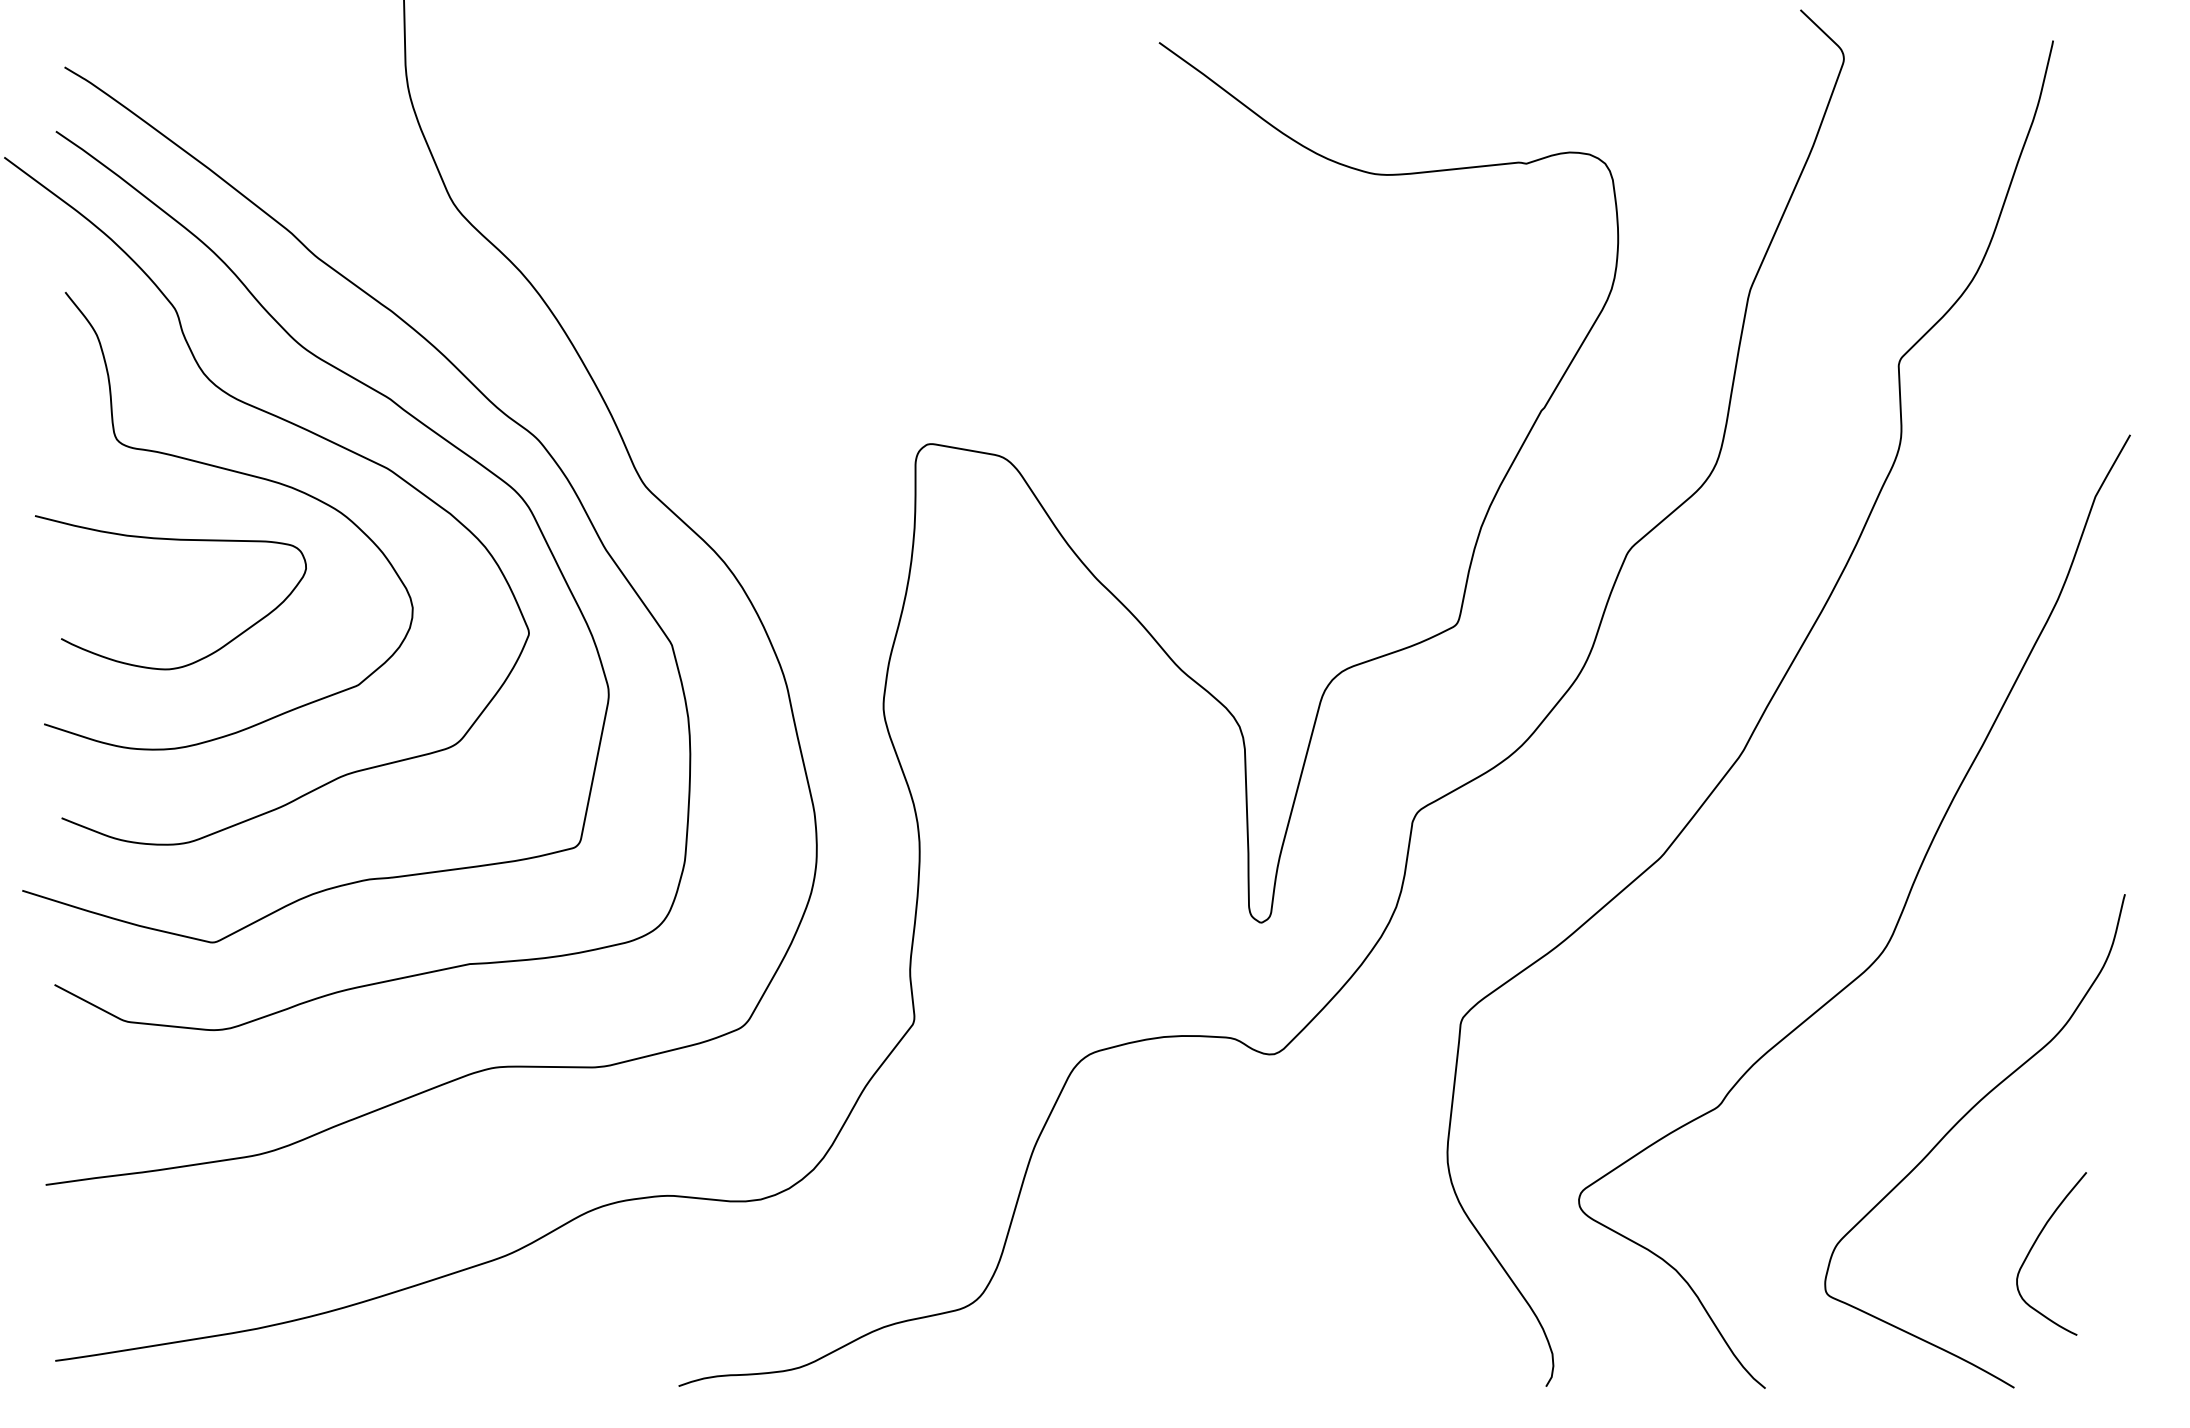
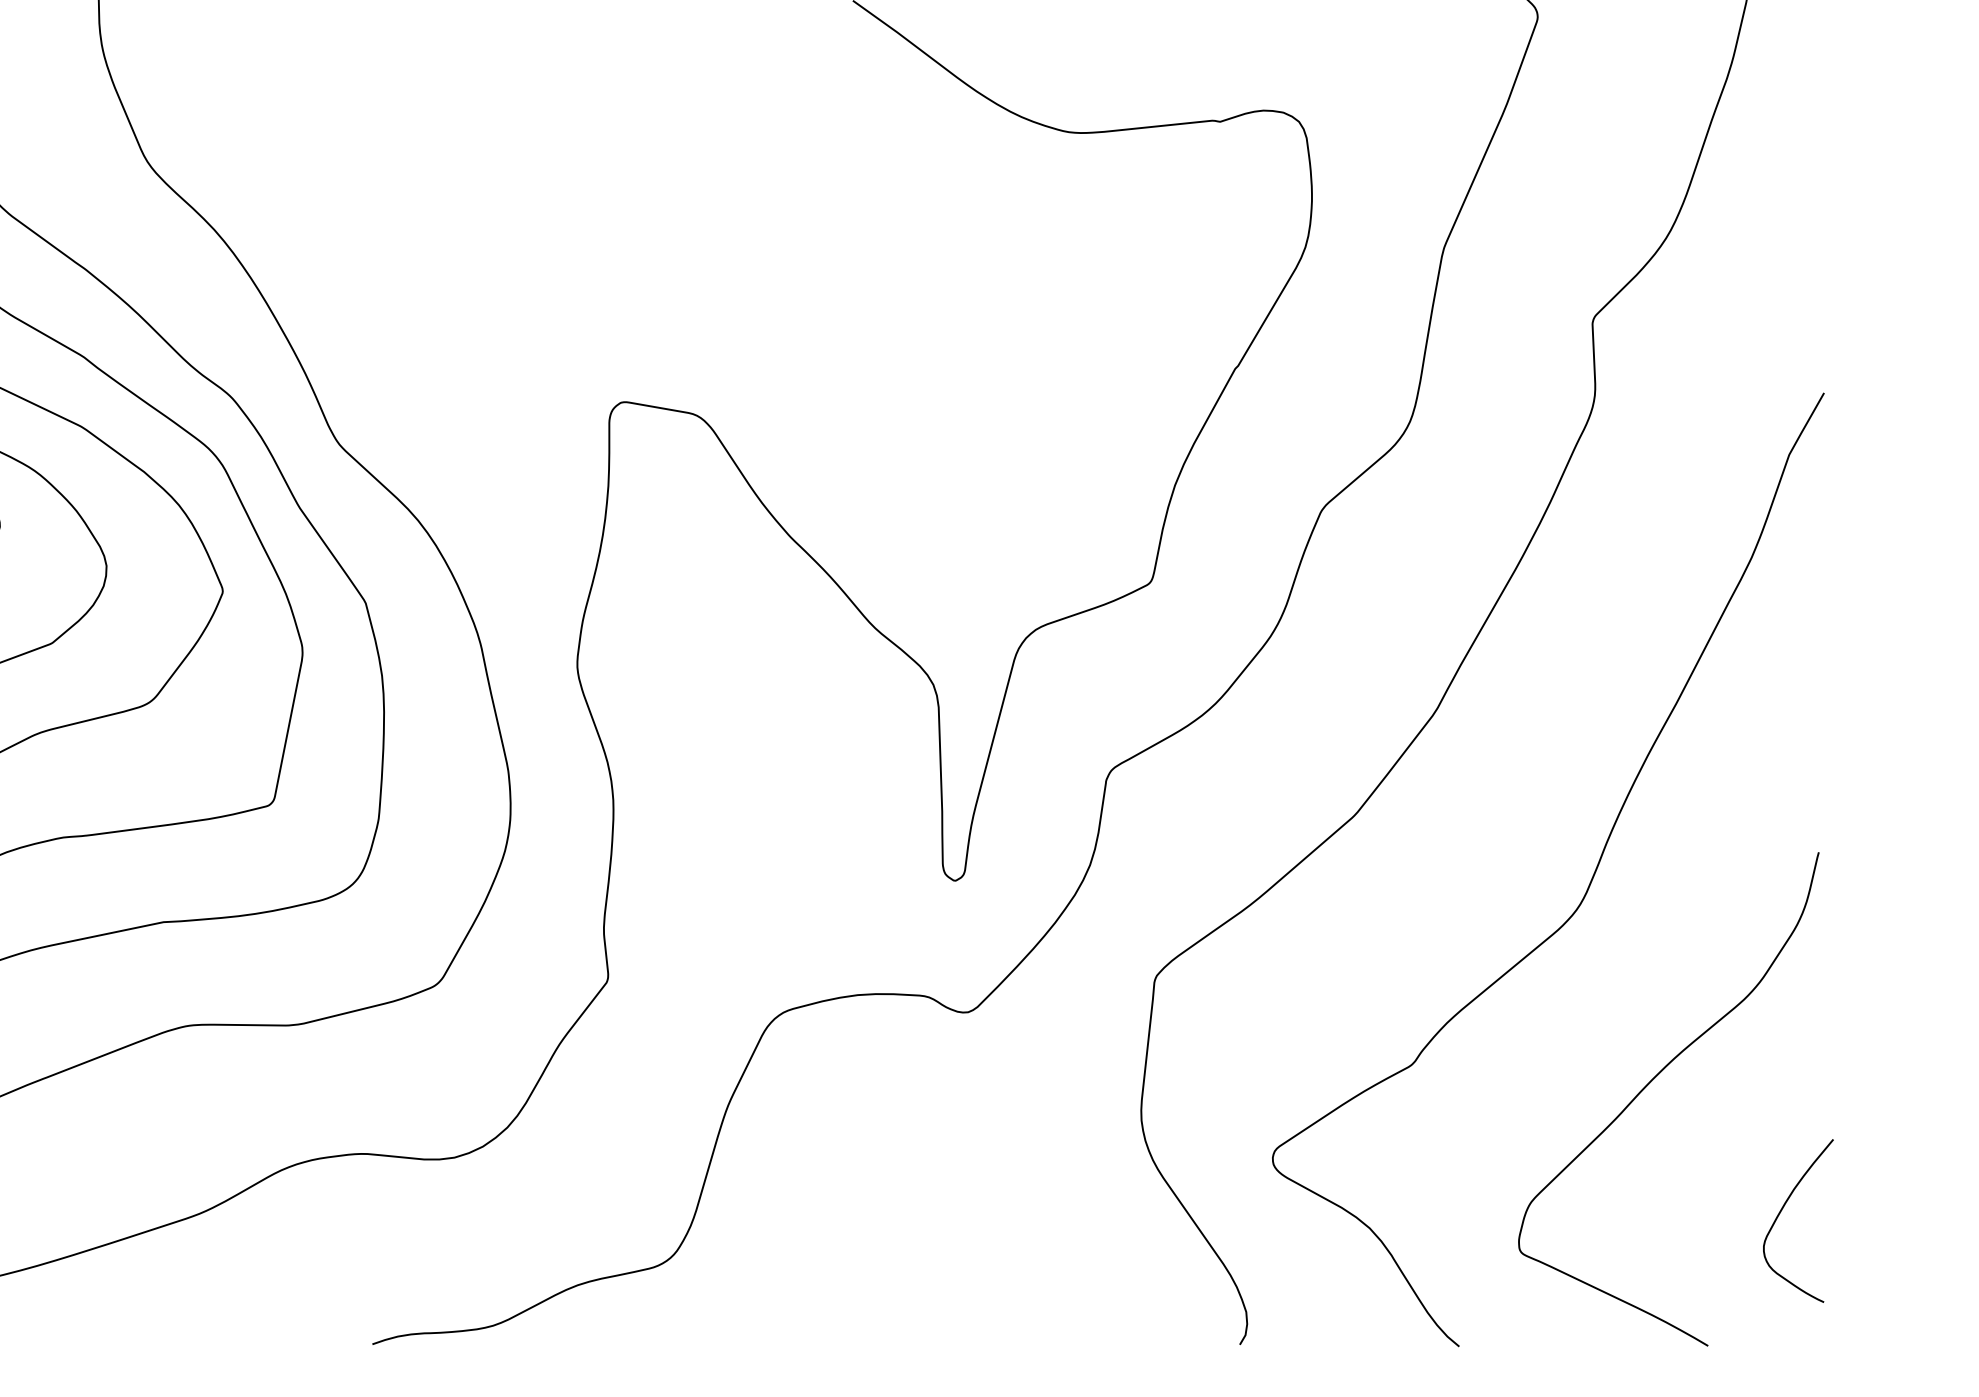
curve: (2034, 1245) -> (1781, 1212), moved

